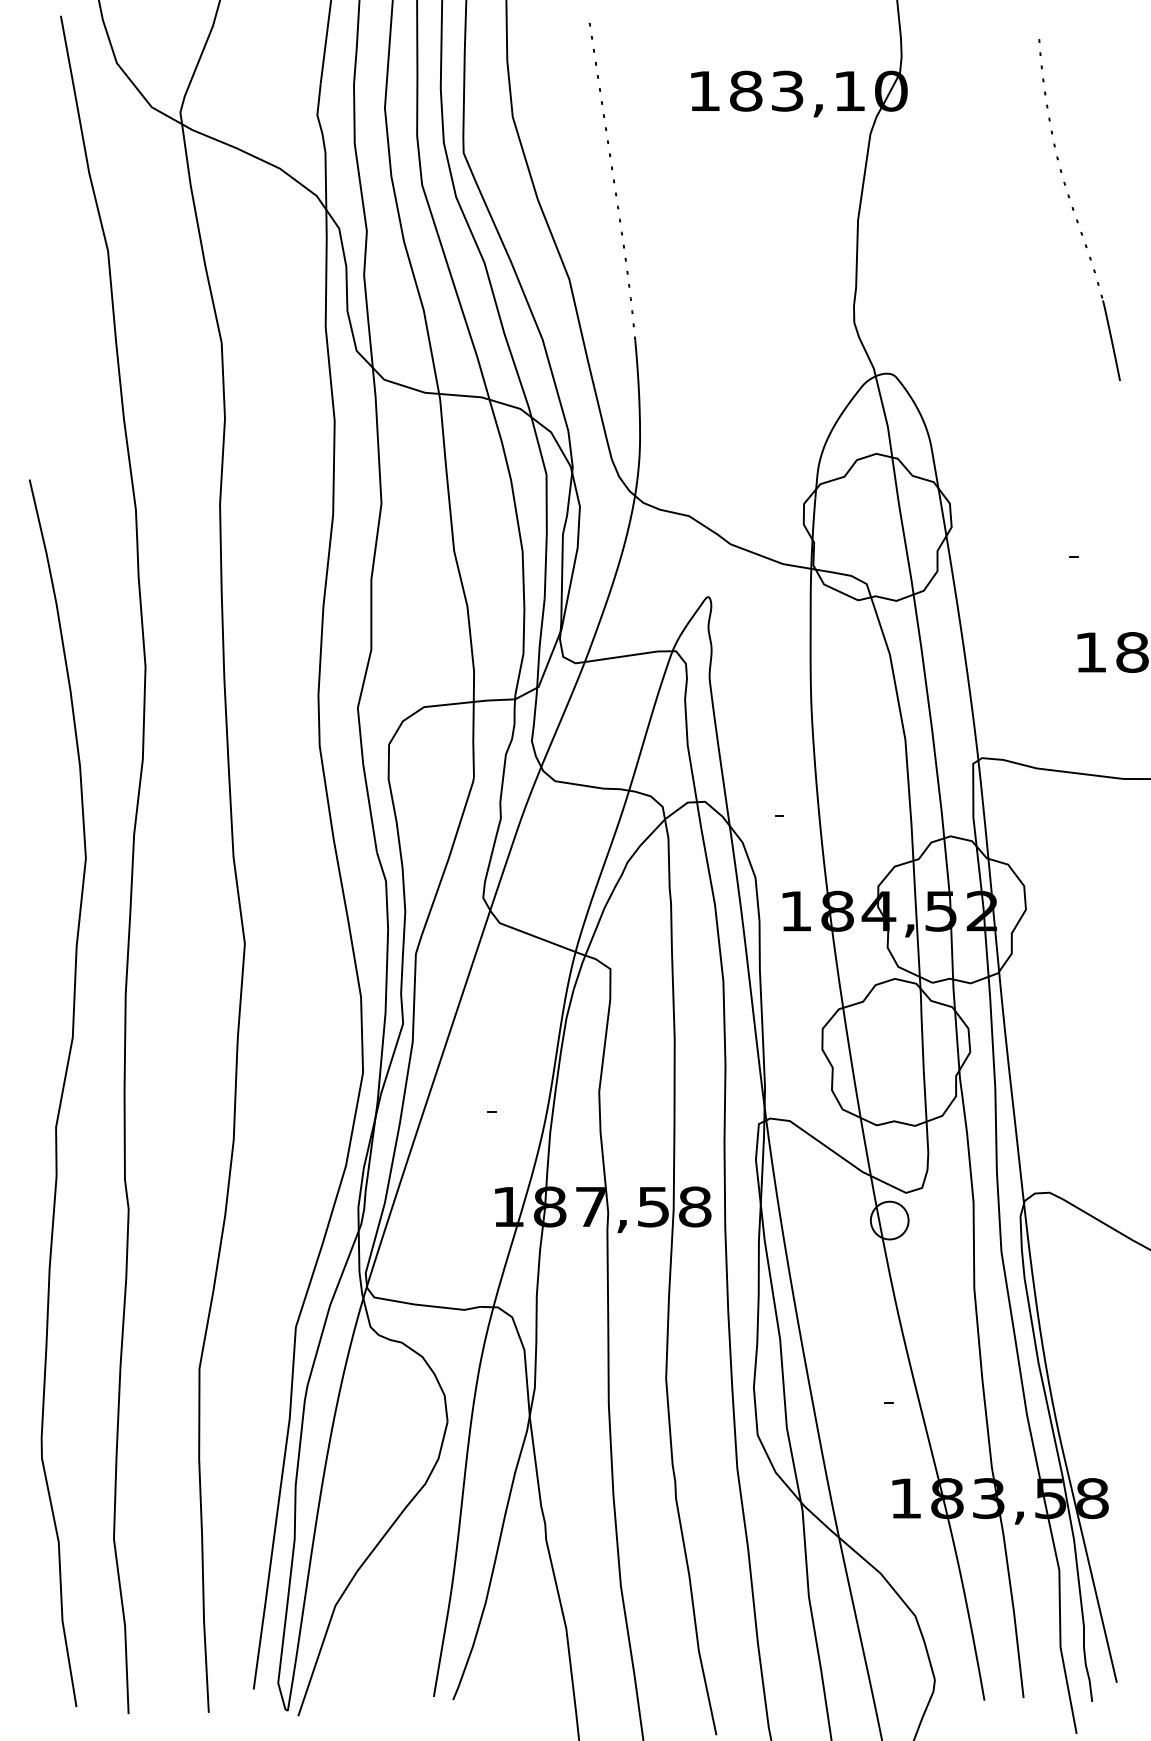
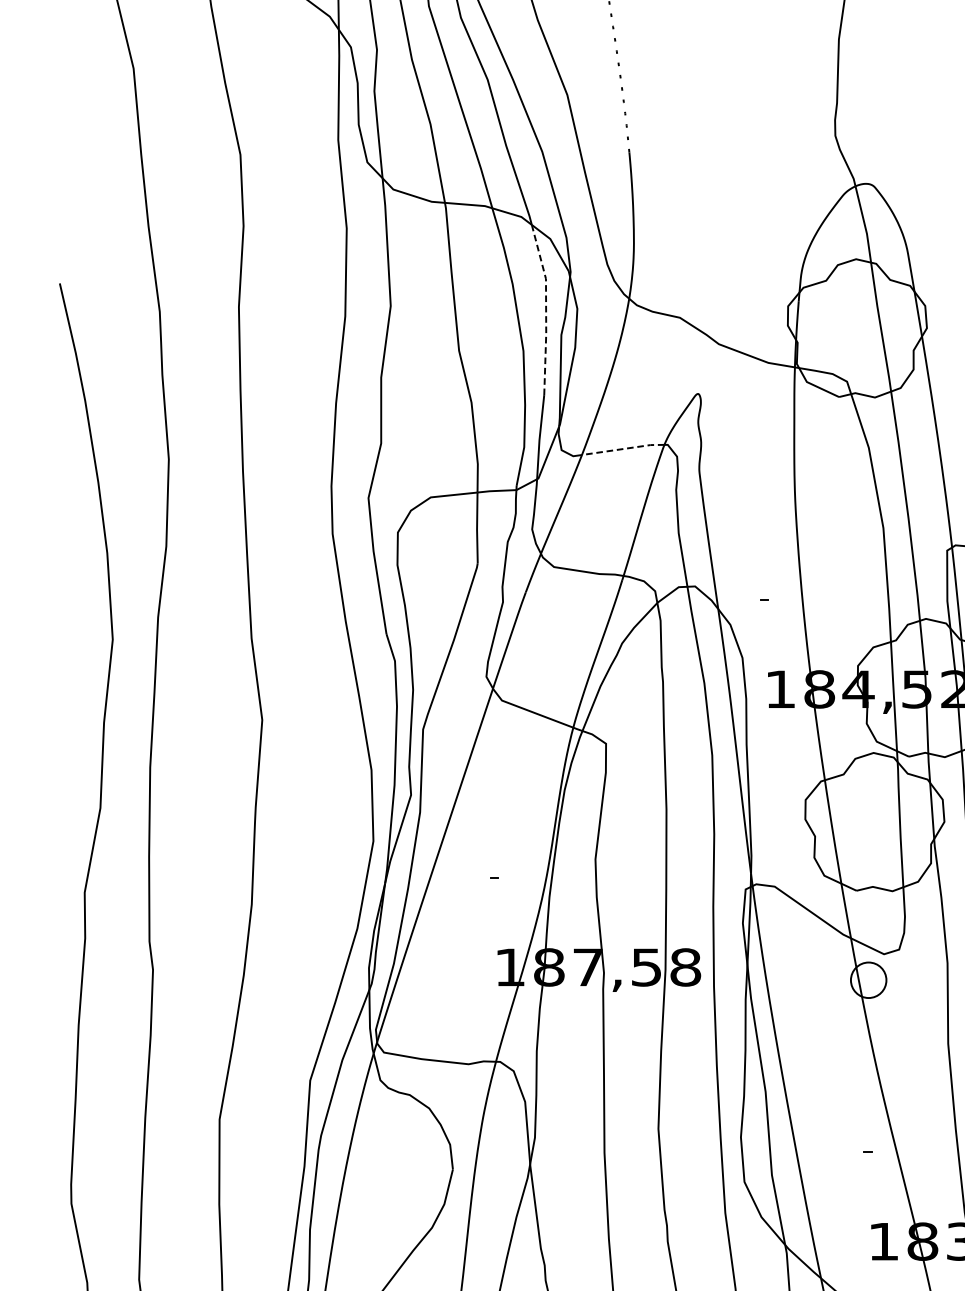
line: (546, 506) -> (545, 308), solid -> dashed
line: (629, 655) -> (623, 448), solid -> dashed

